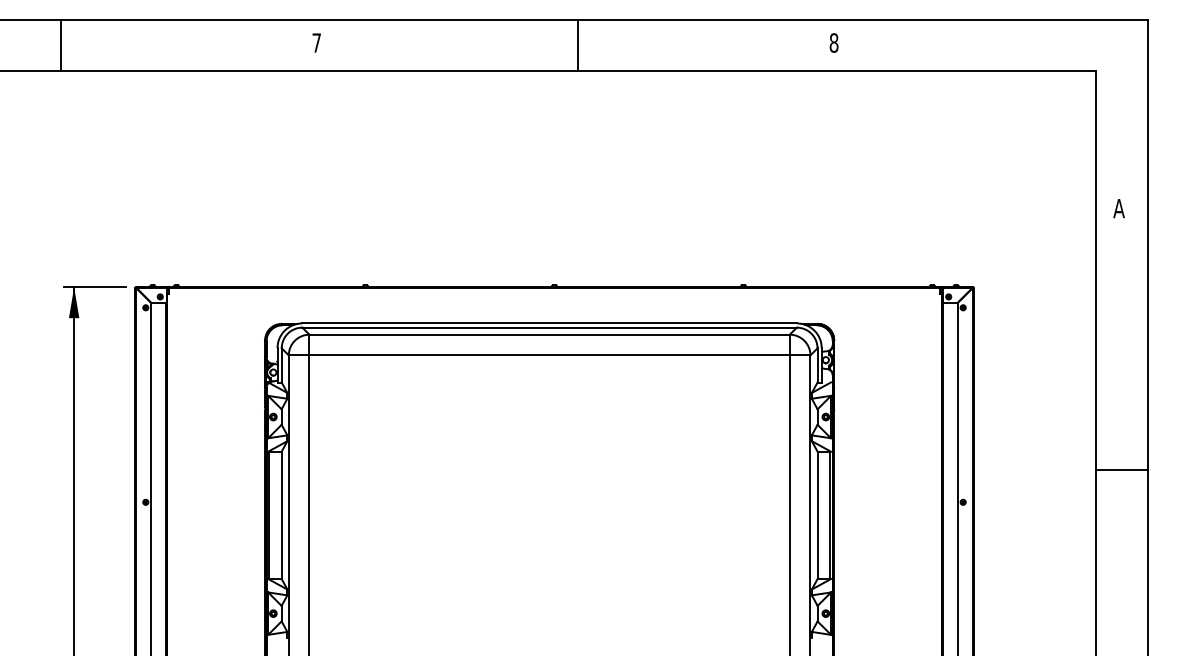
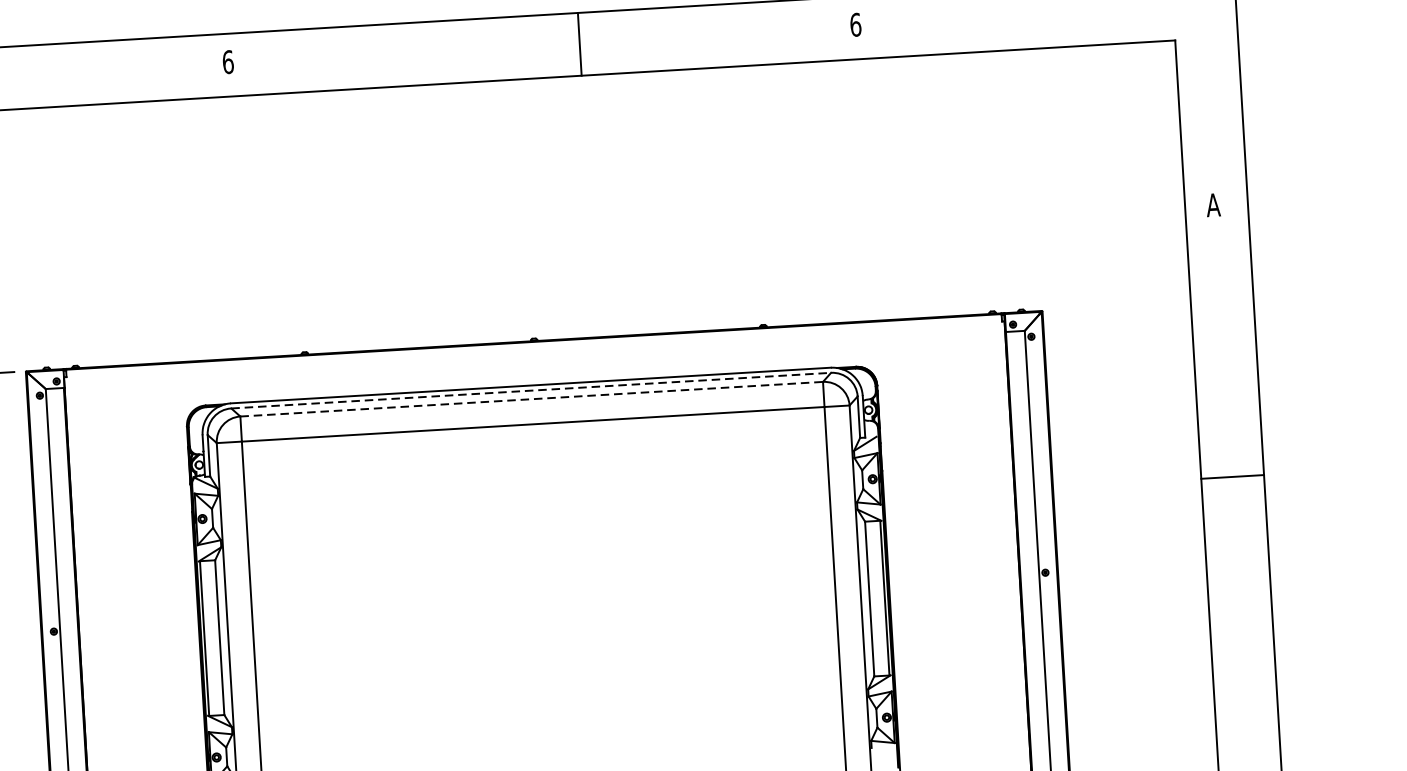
text: (316, 42) -> (227, 61), 7 -> 6
text: (833, 42) -> (855, 24), 8 -> 6
line: (578, 45) -> (579, 44), moved
line: (550, 327) -> (532, 390), solid -> dashed
line: (550, 334) -> (532, 398), solid -> dashed
line: (1121, 469) -> (1232, 476), moved

